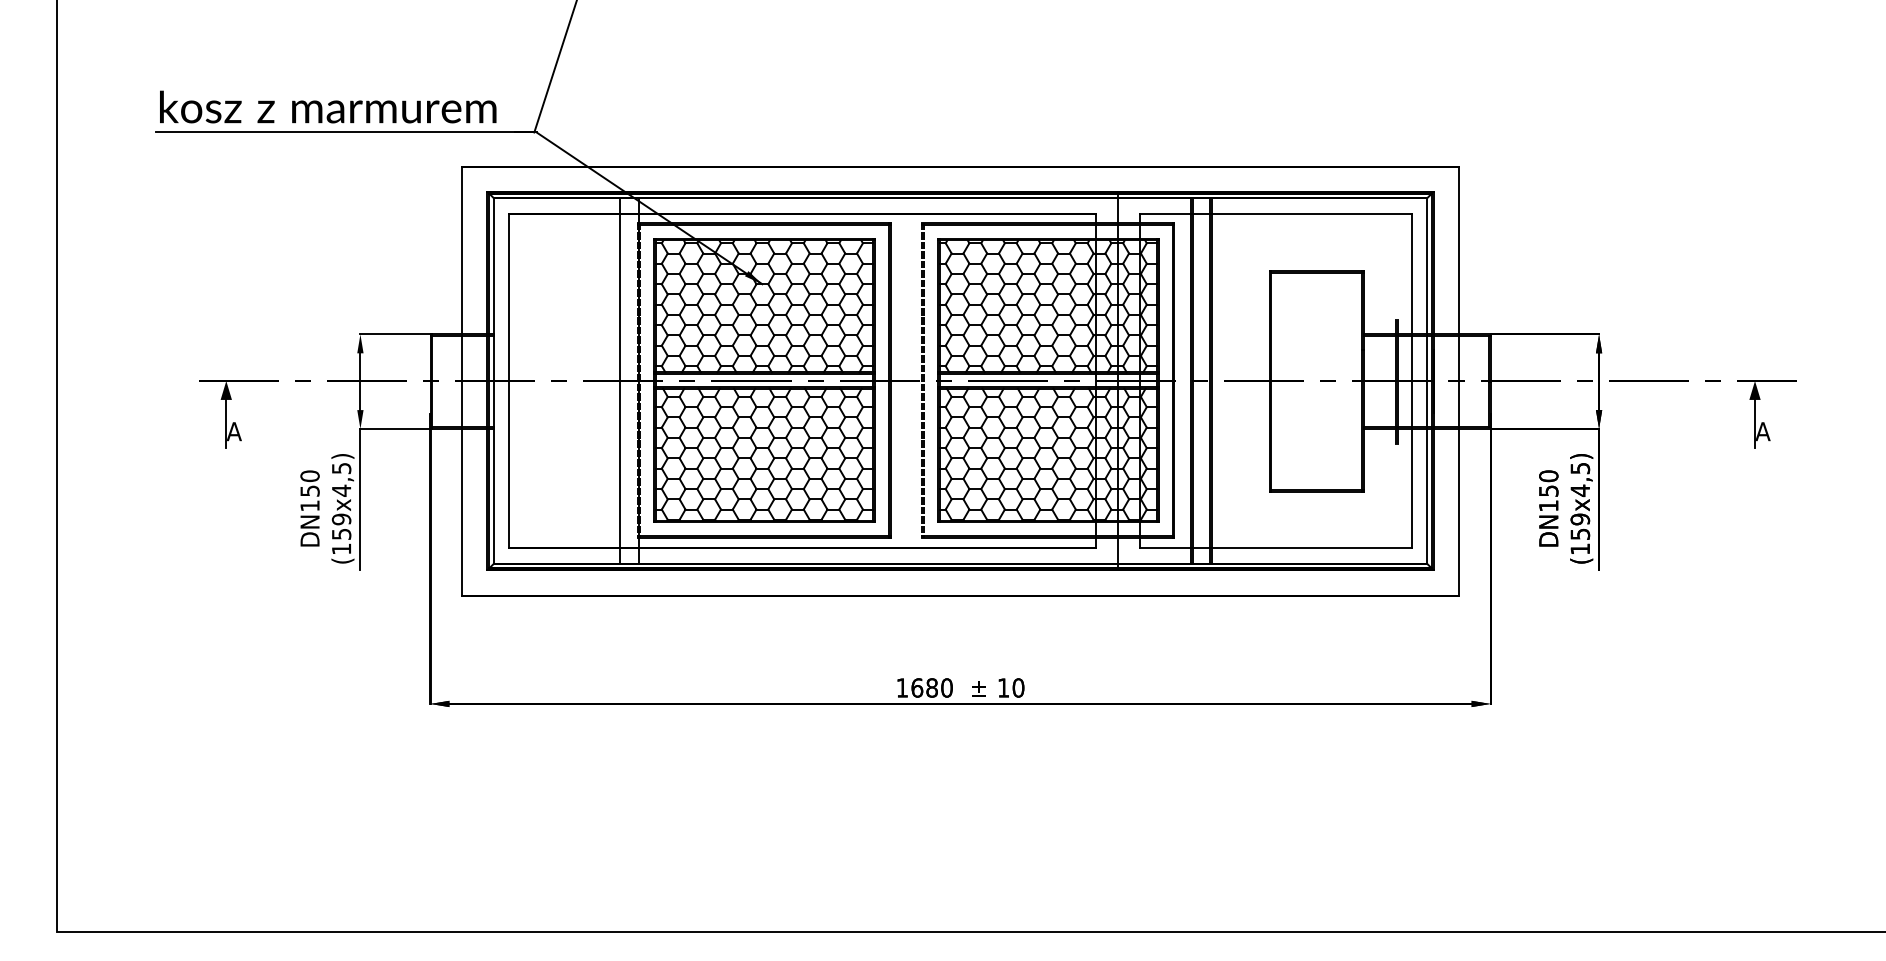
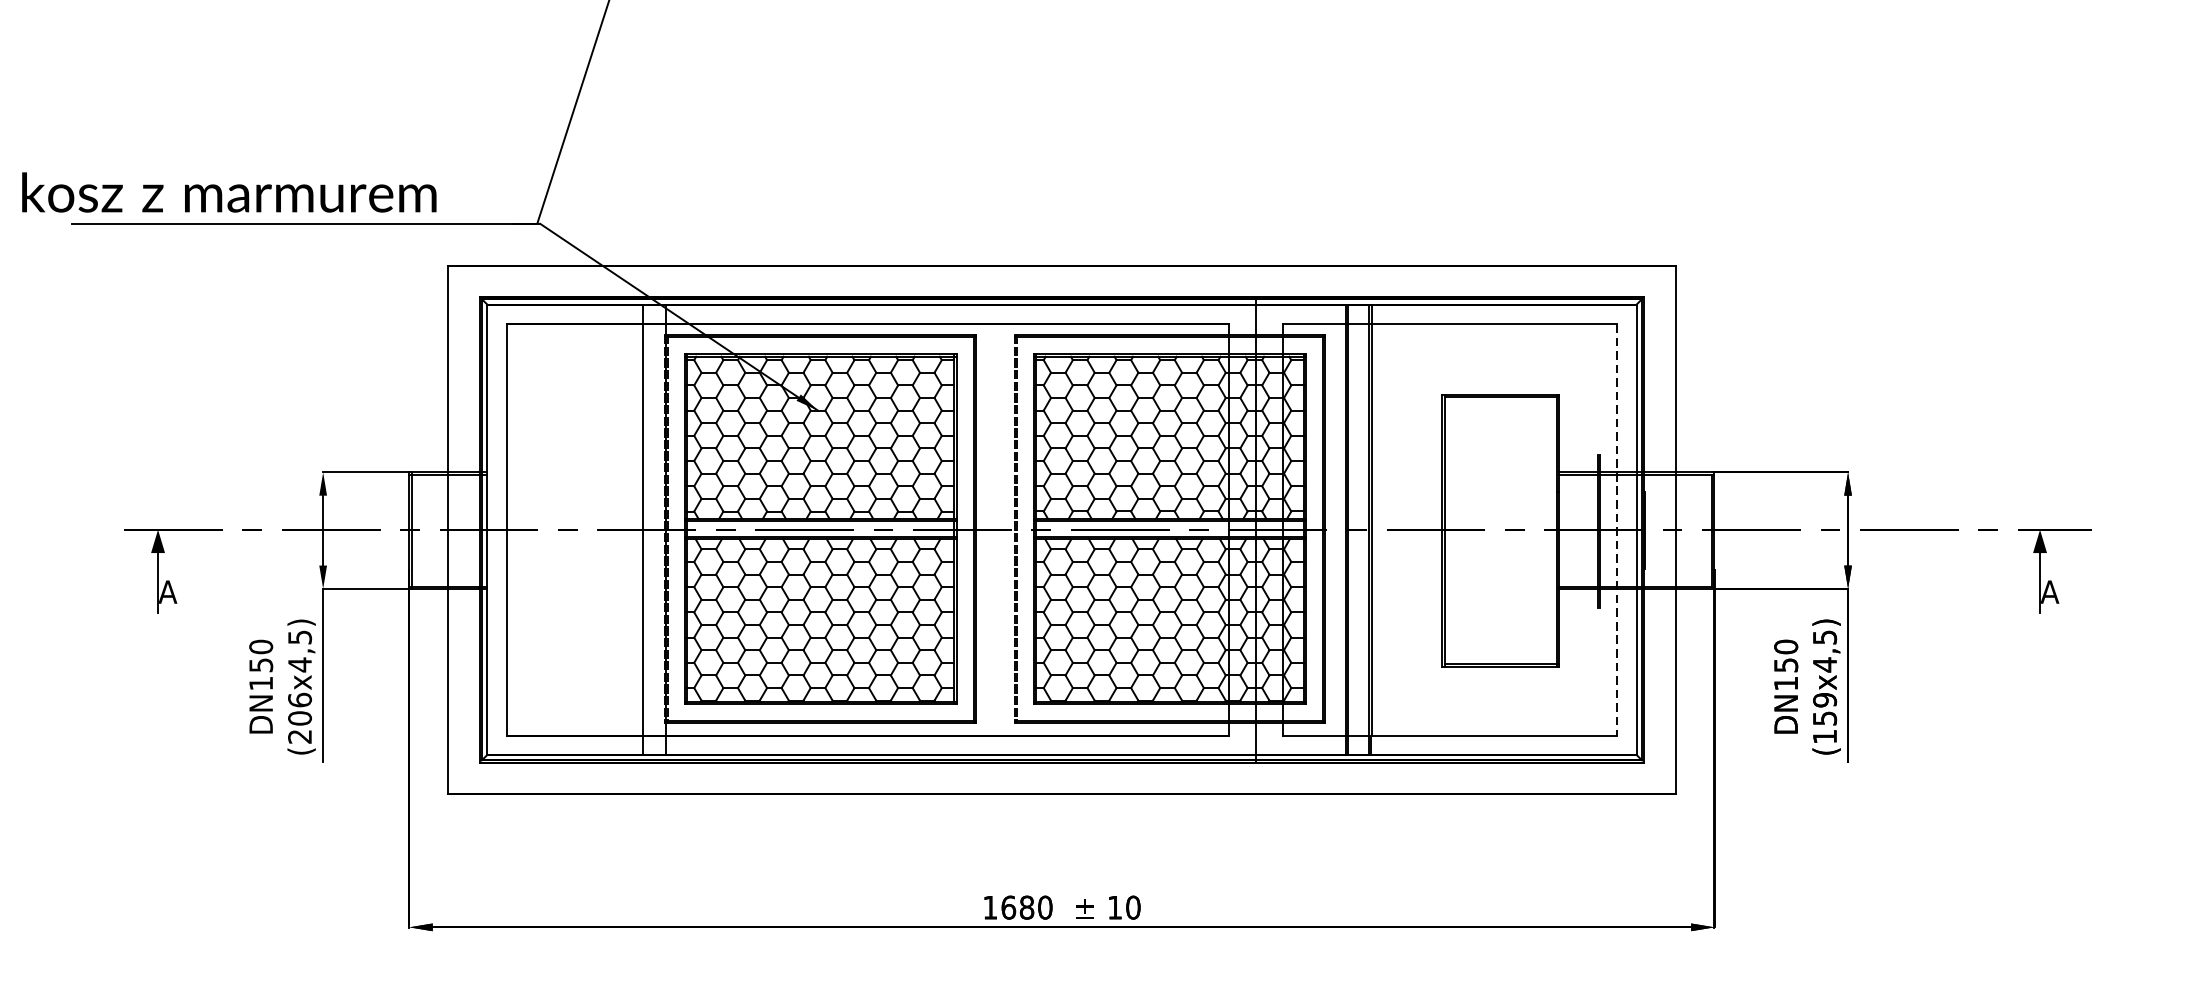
text: (328, 106) -> (229, 191), moved
line: (1411, 381) -> (1617, 530), solid -> dashed
text: (341, 533) -> (299, 717), (159x4,5) -> (206x4,5)

